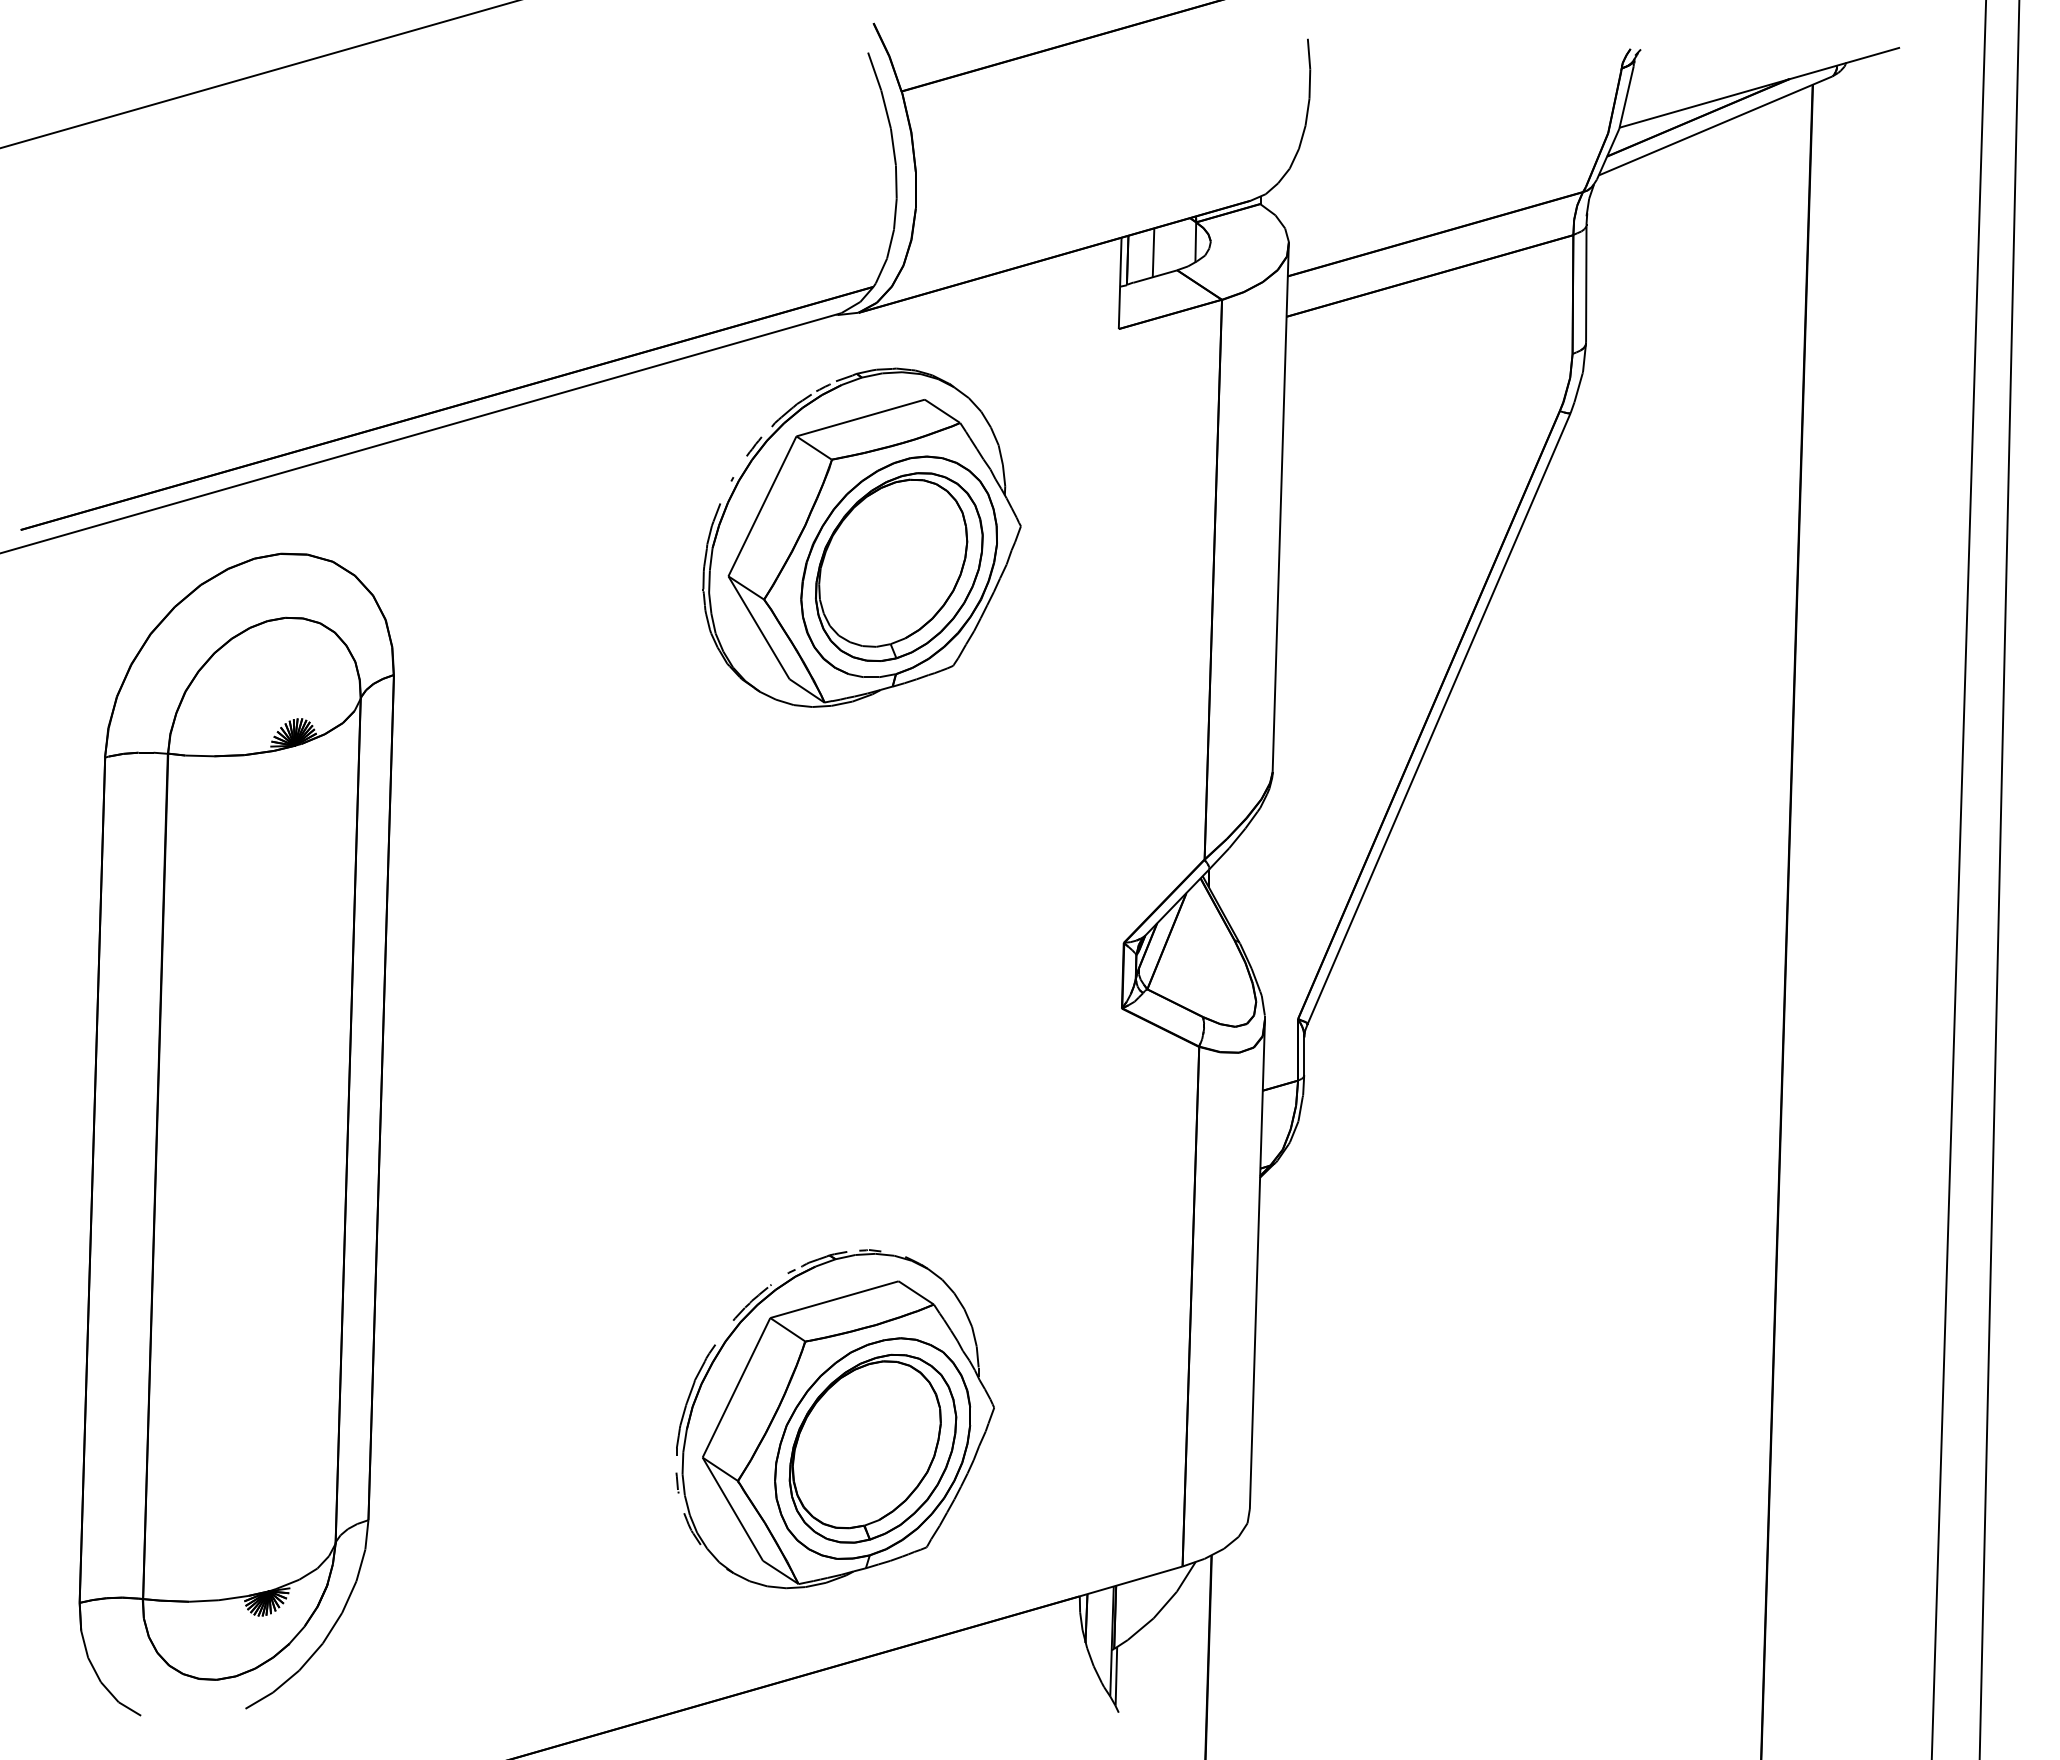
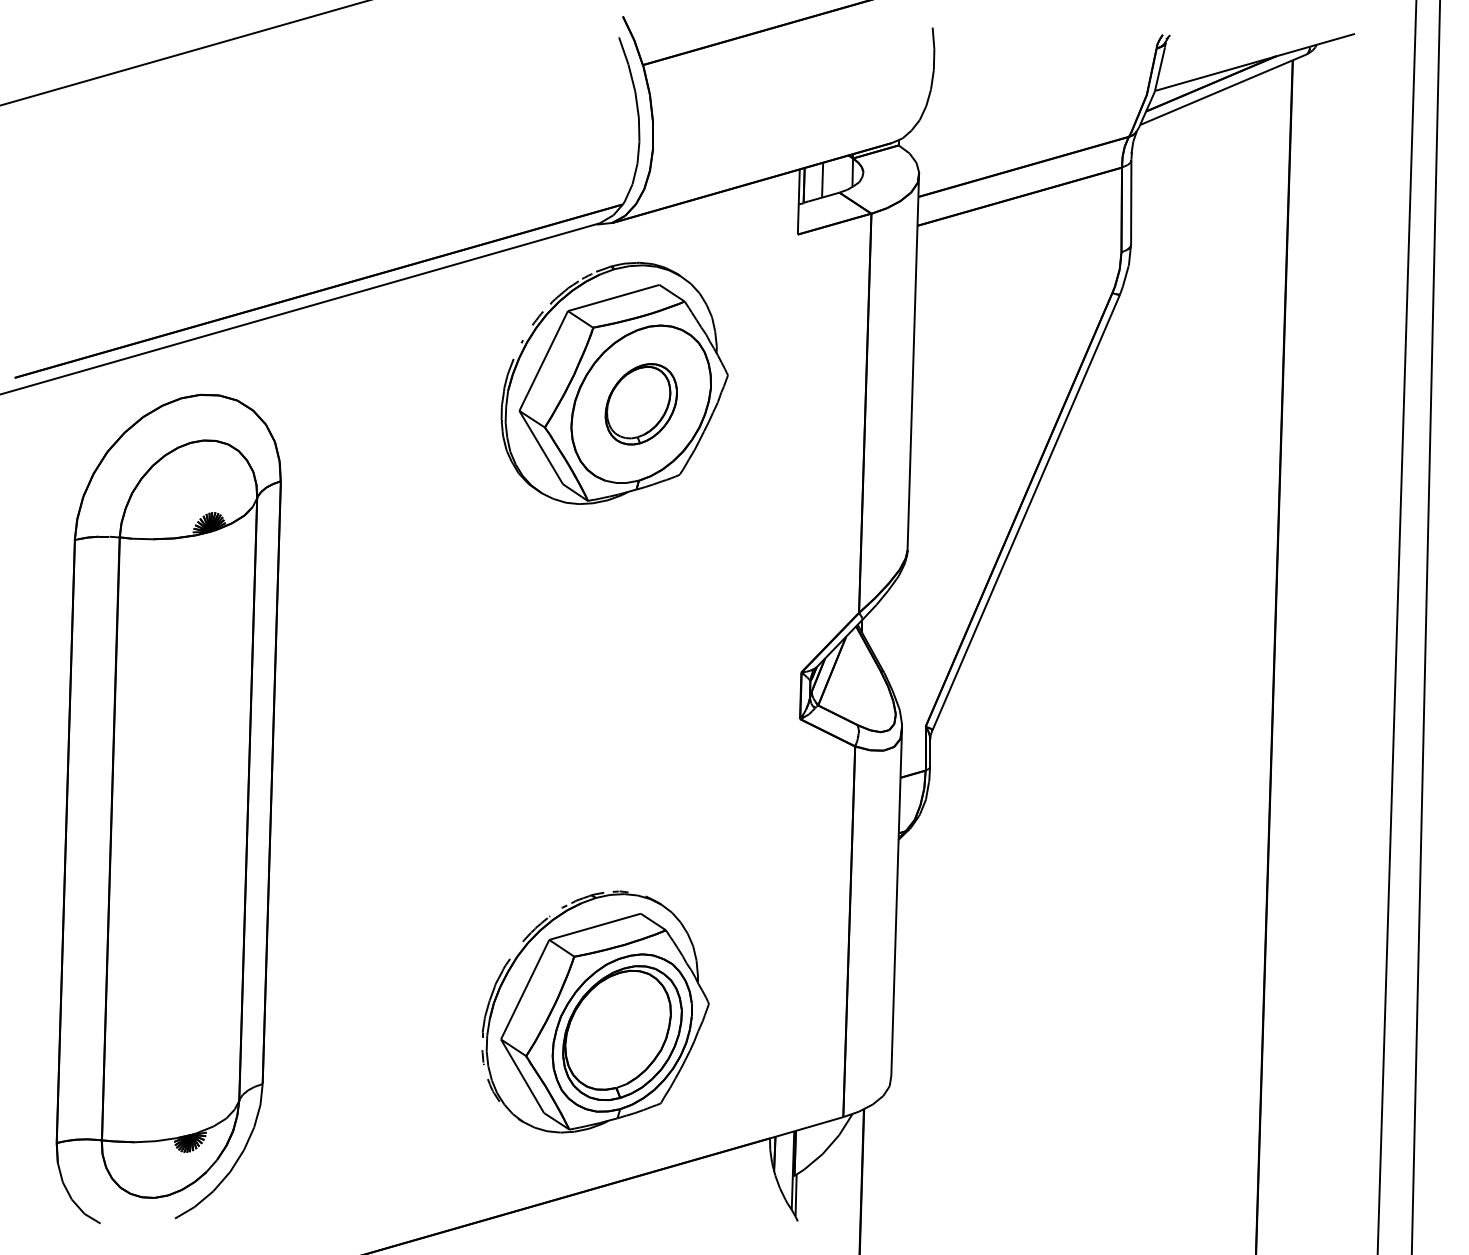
part: (899, 566) -> (641, 403), size x0.6

